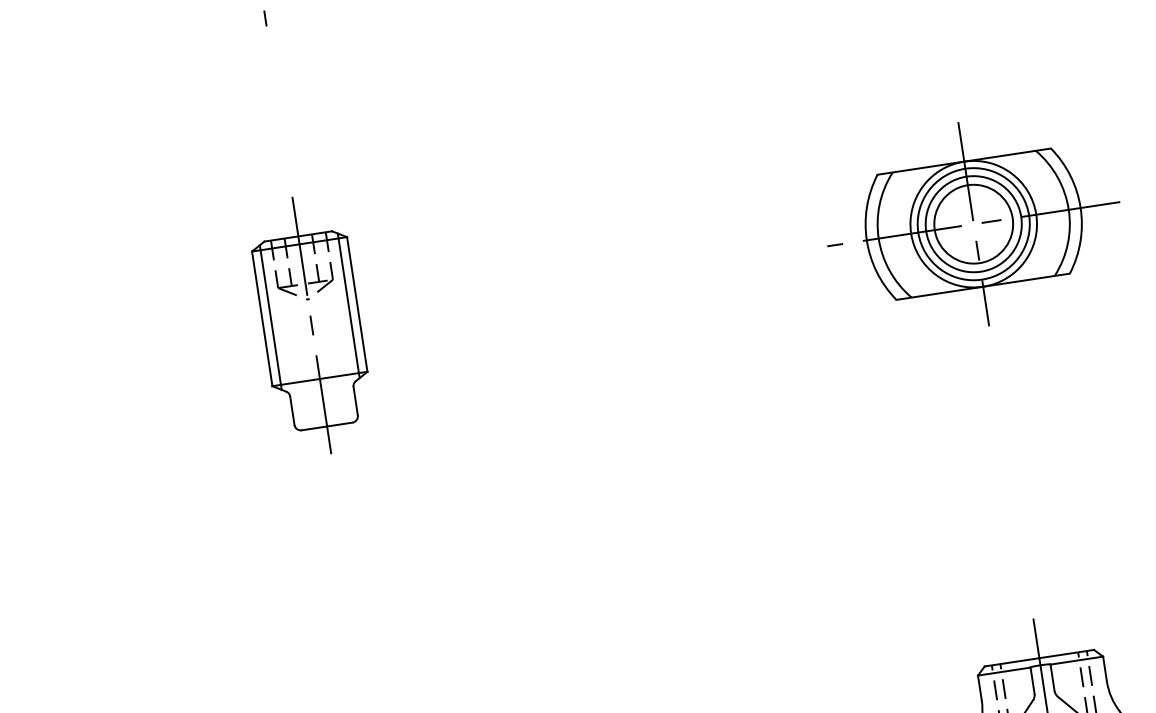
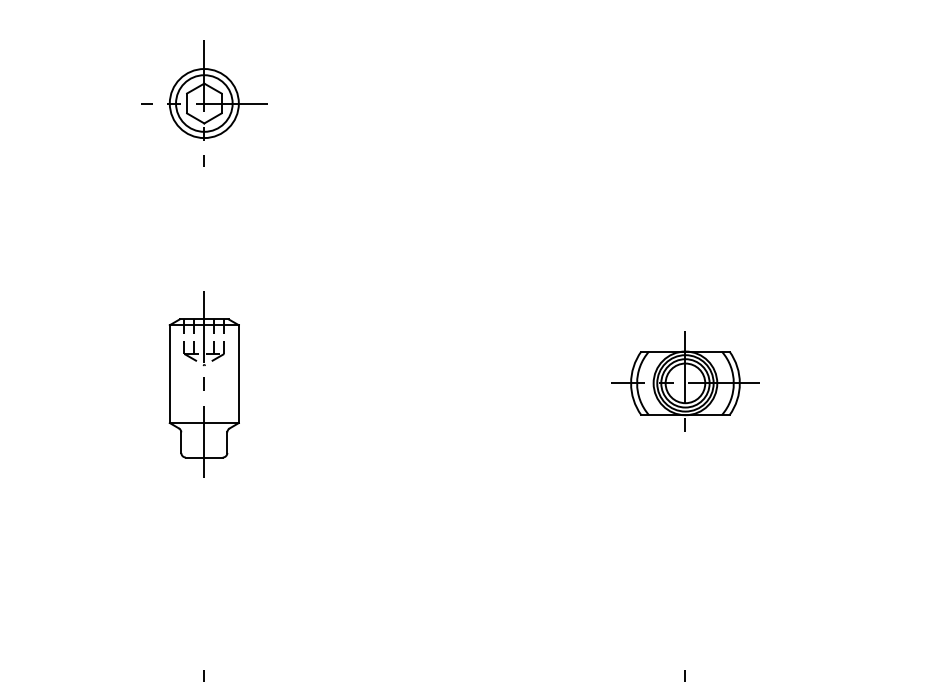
part: (973, 224) -> (685, 383), size x0.7
line: (348, 304) -> (232, 373), removed
line: (271, 316) -> (176, 373), removed

